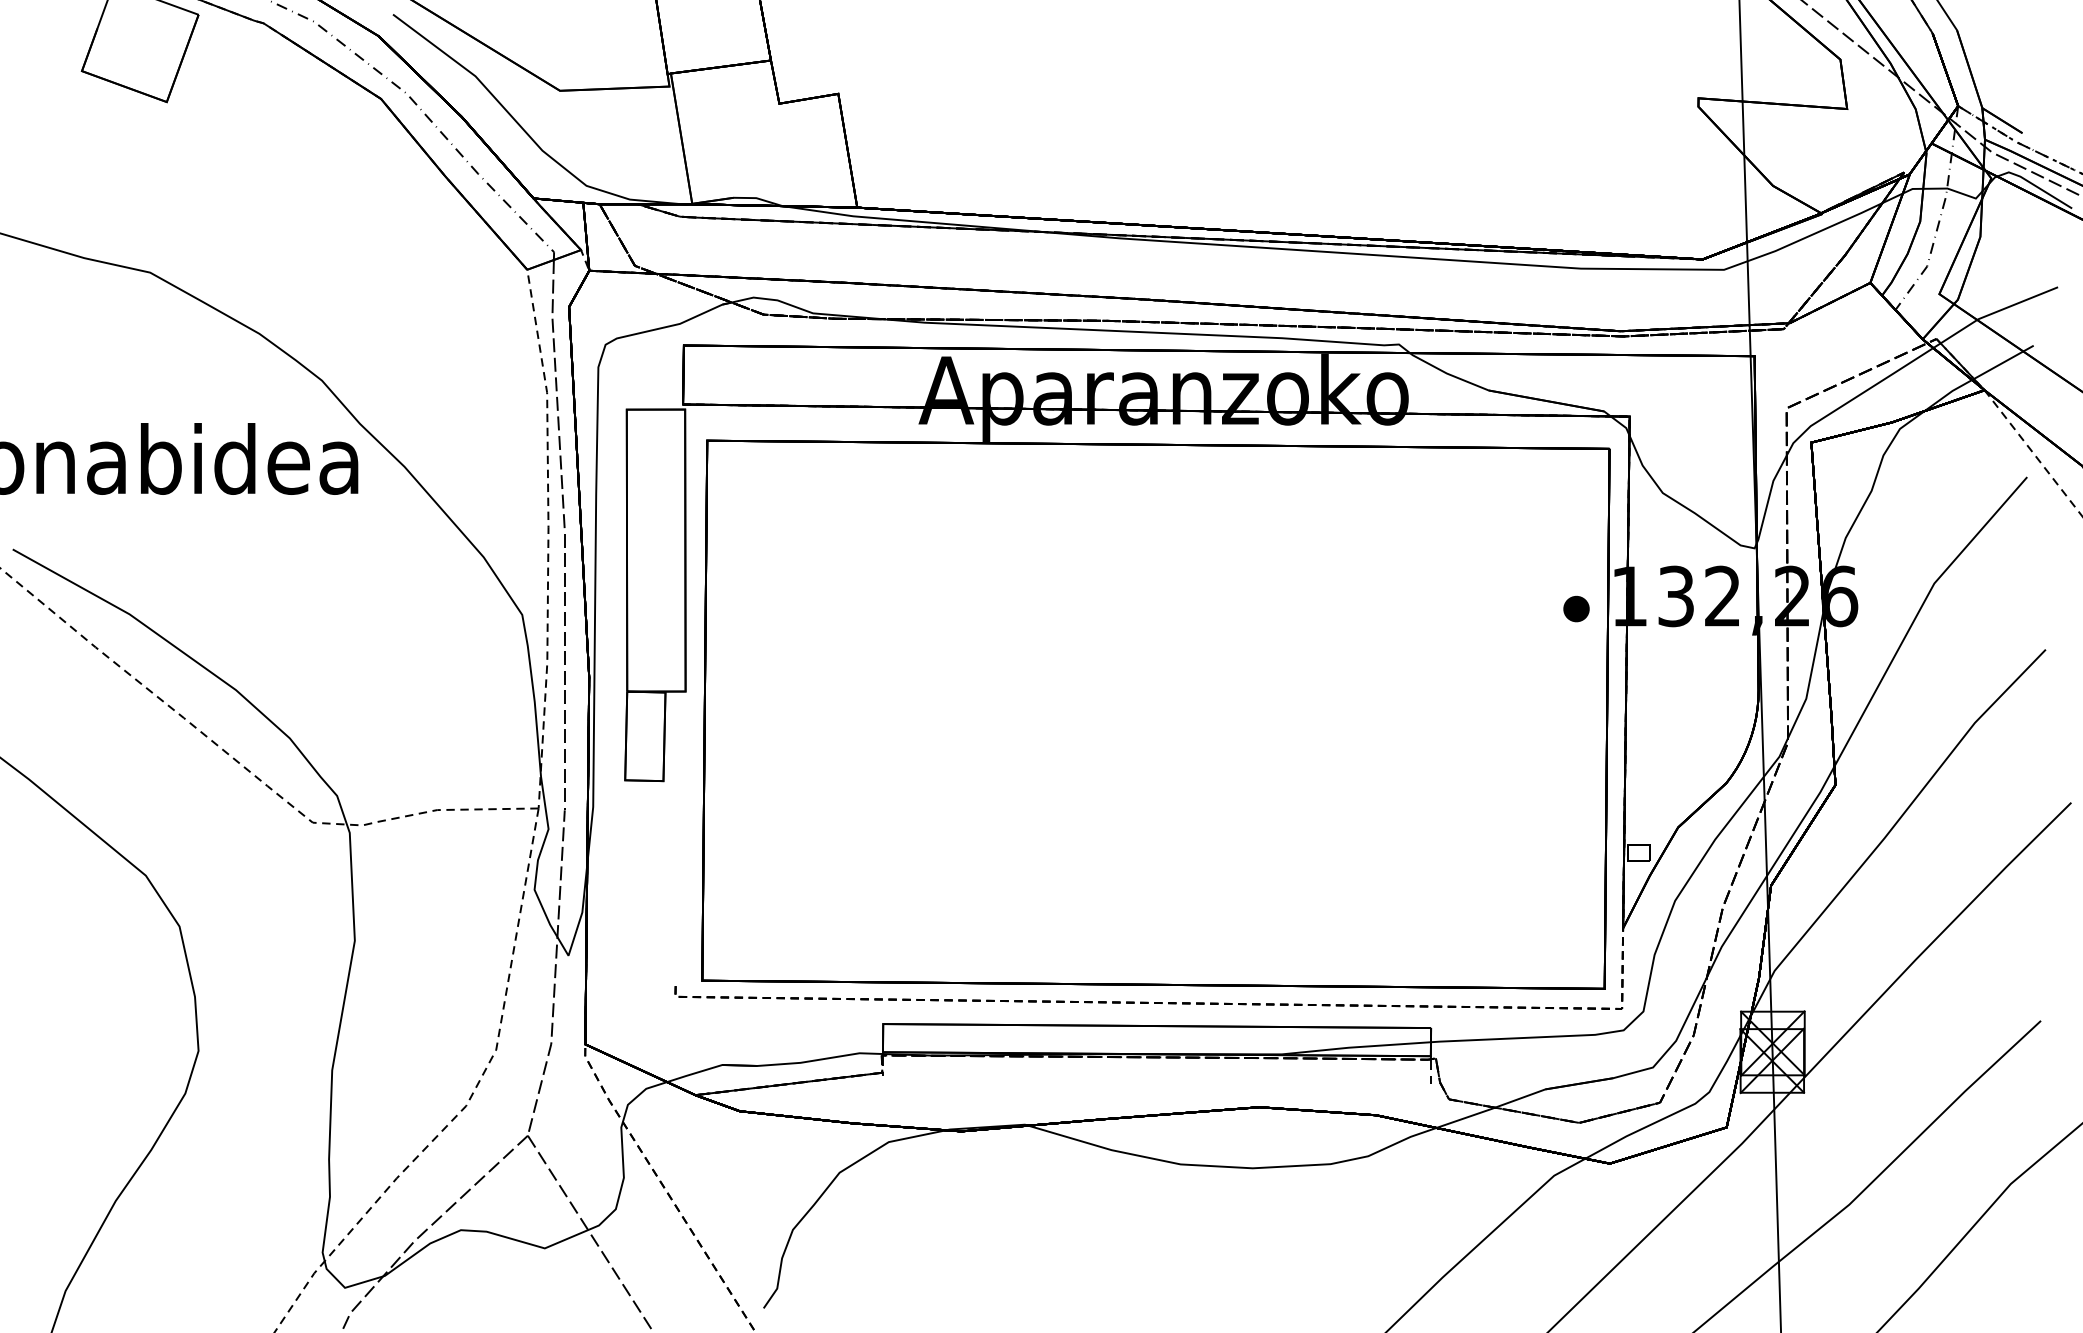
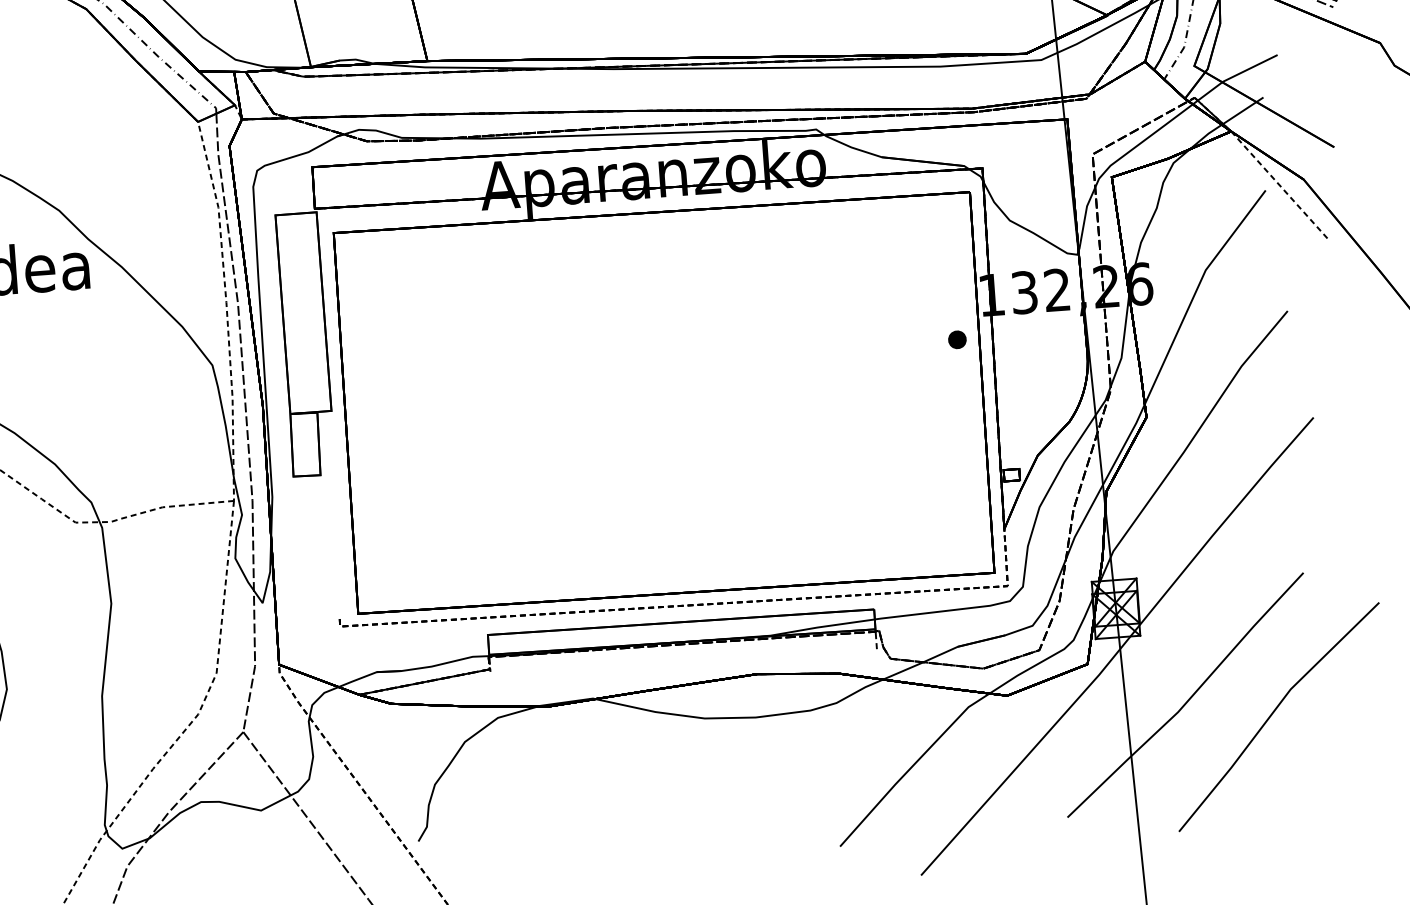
part: (1576, 608) -> (957, 339), moved

